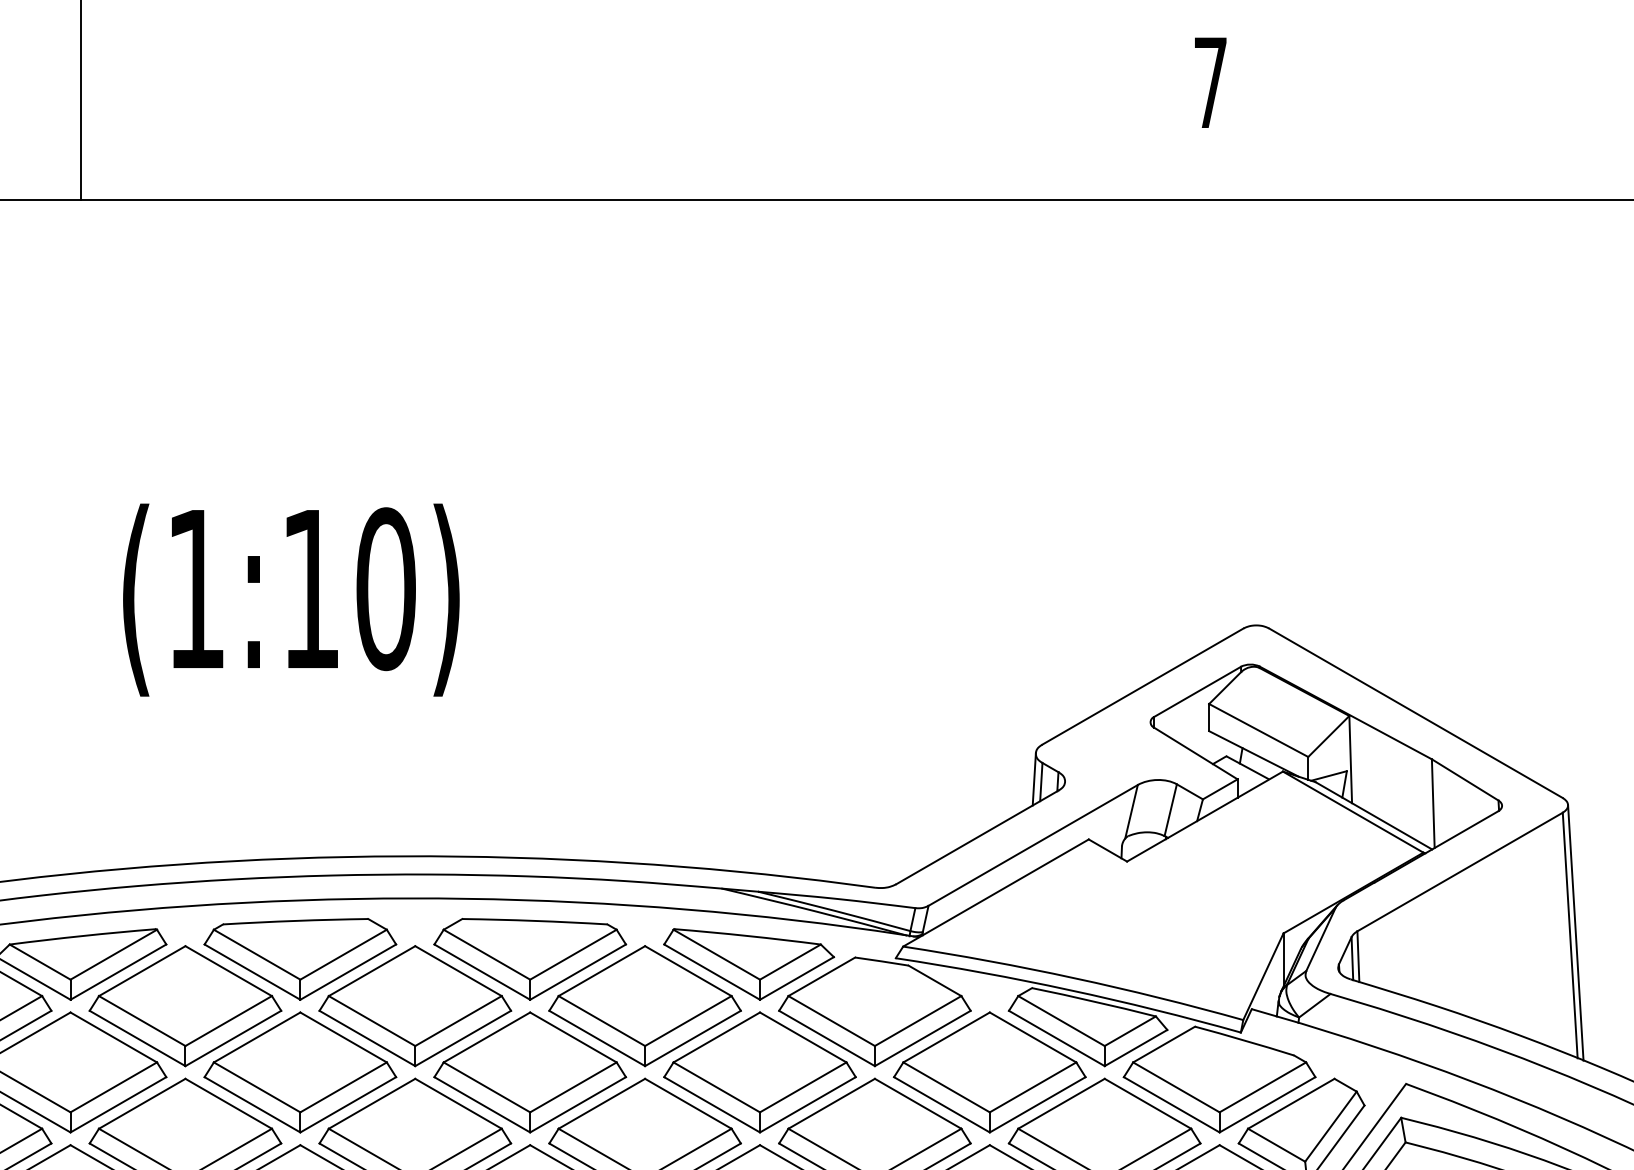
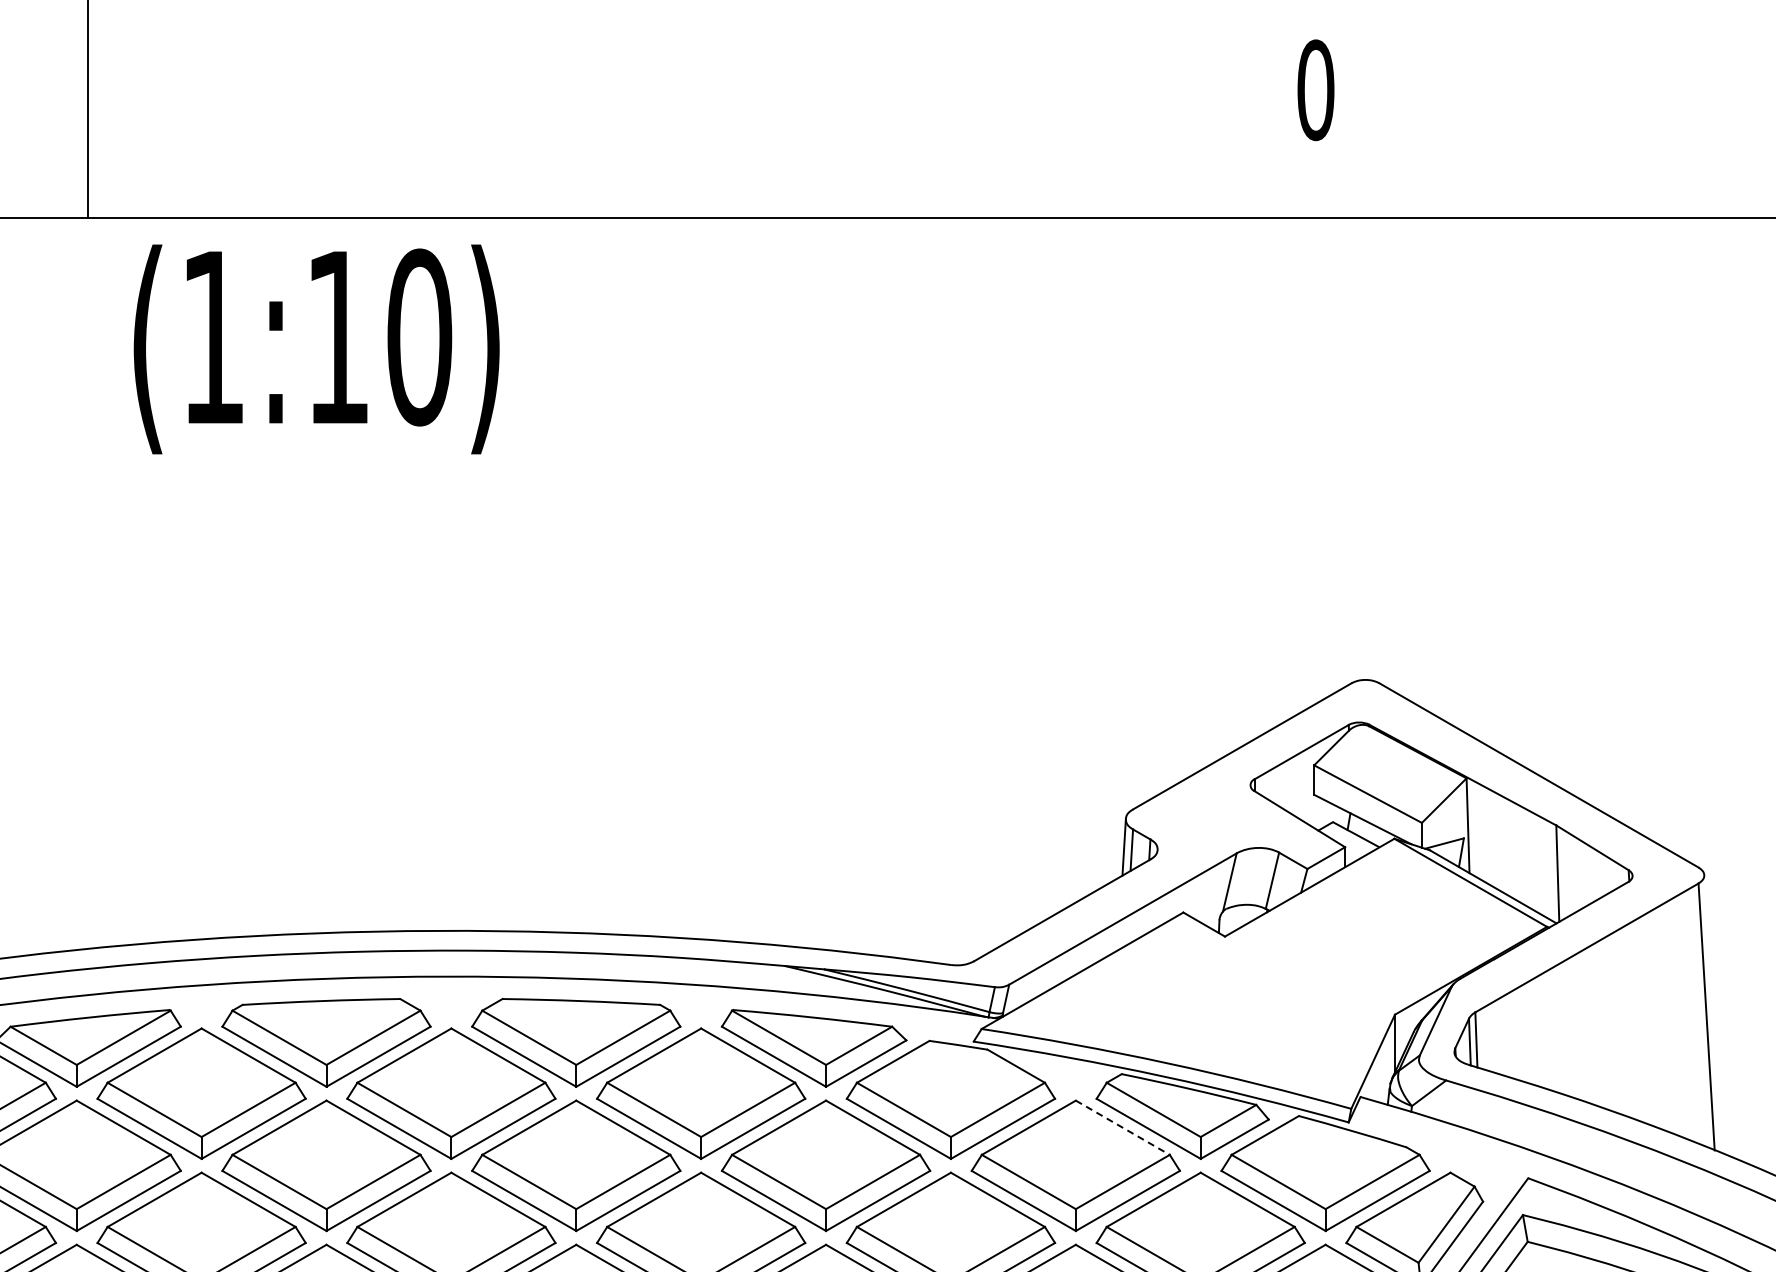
text: (1210, 83) -> (1315, 90), 7 -> 0
text: (291, 600) -> (316, 349), moved
line: (1575, 932) -> (1712, 1013), removed
line: (1033, 1038) -> (1123, 1128), solid -> dashed

